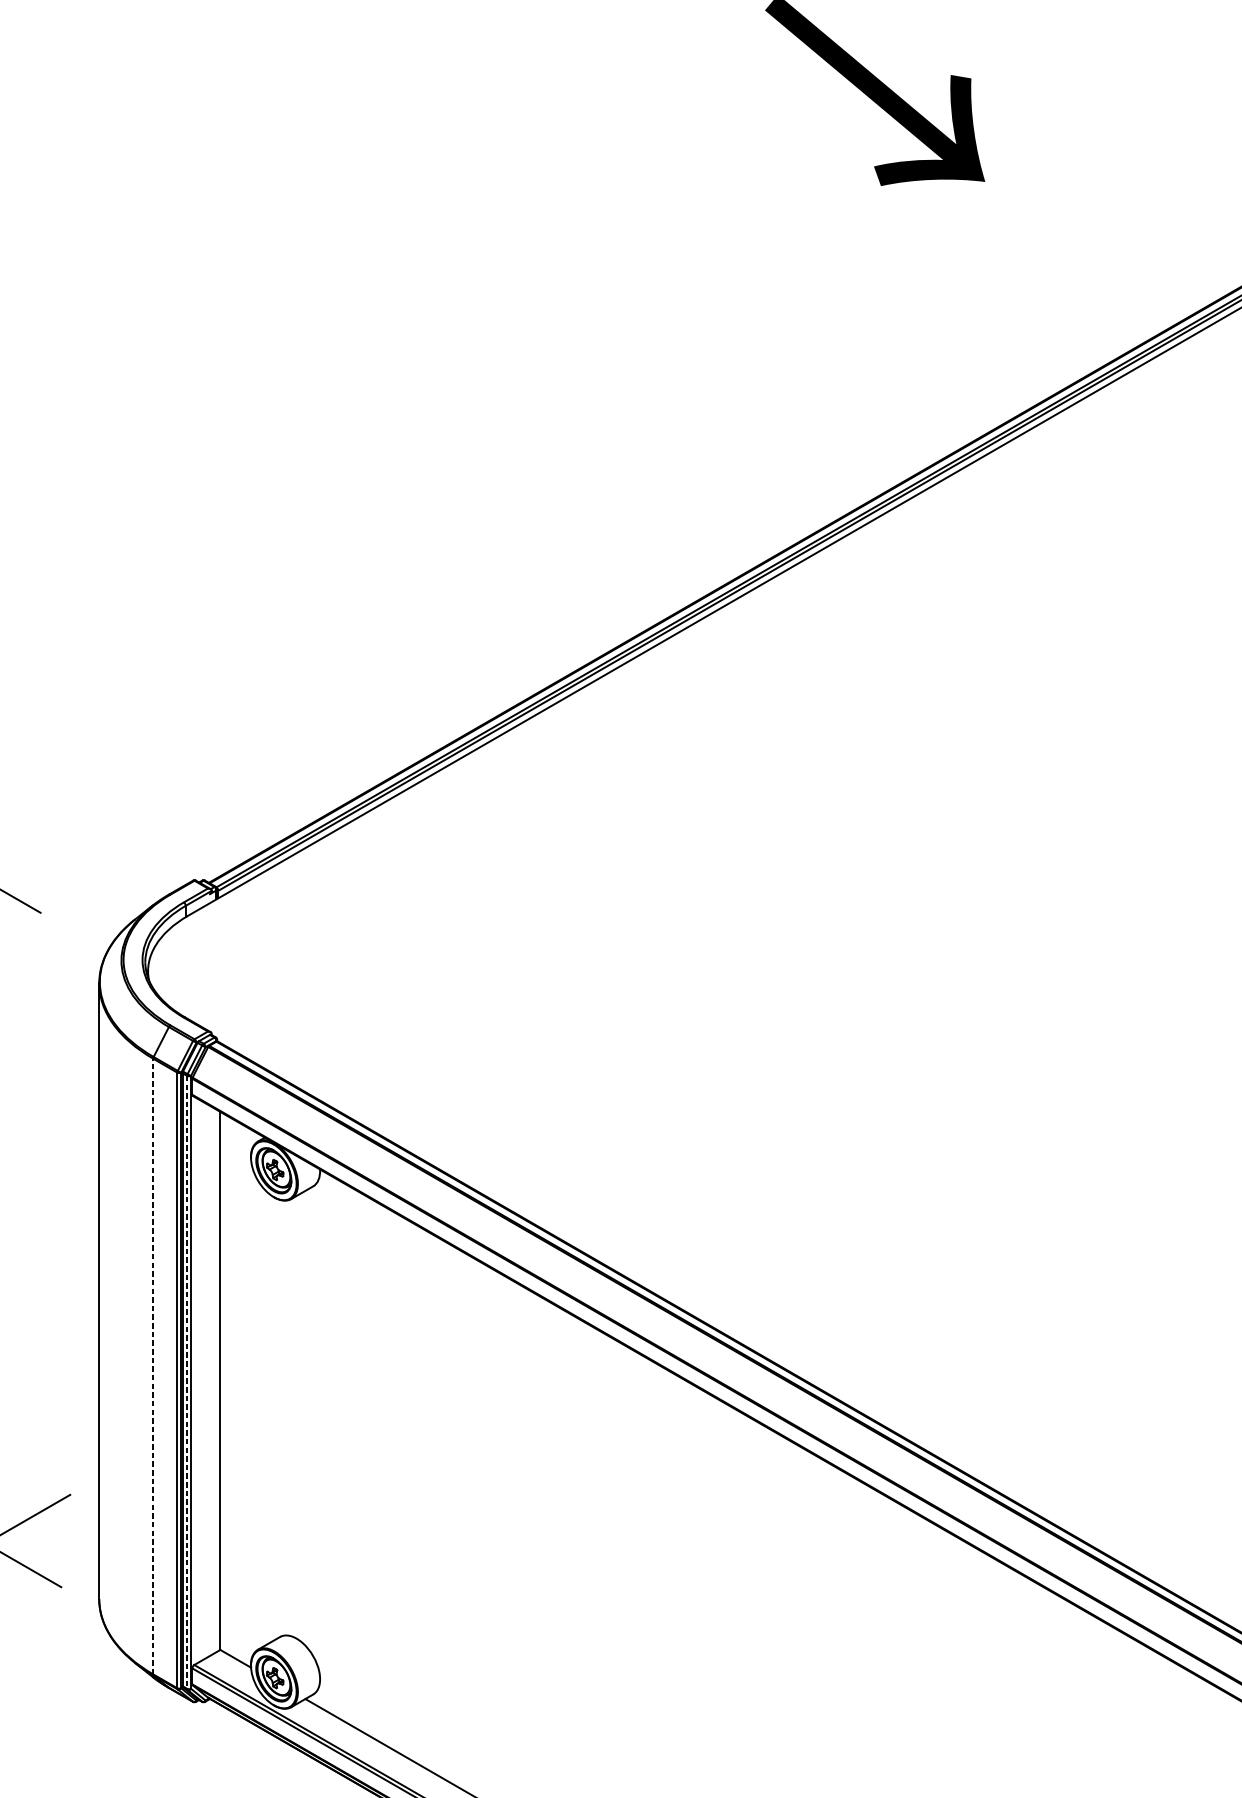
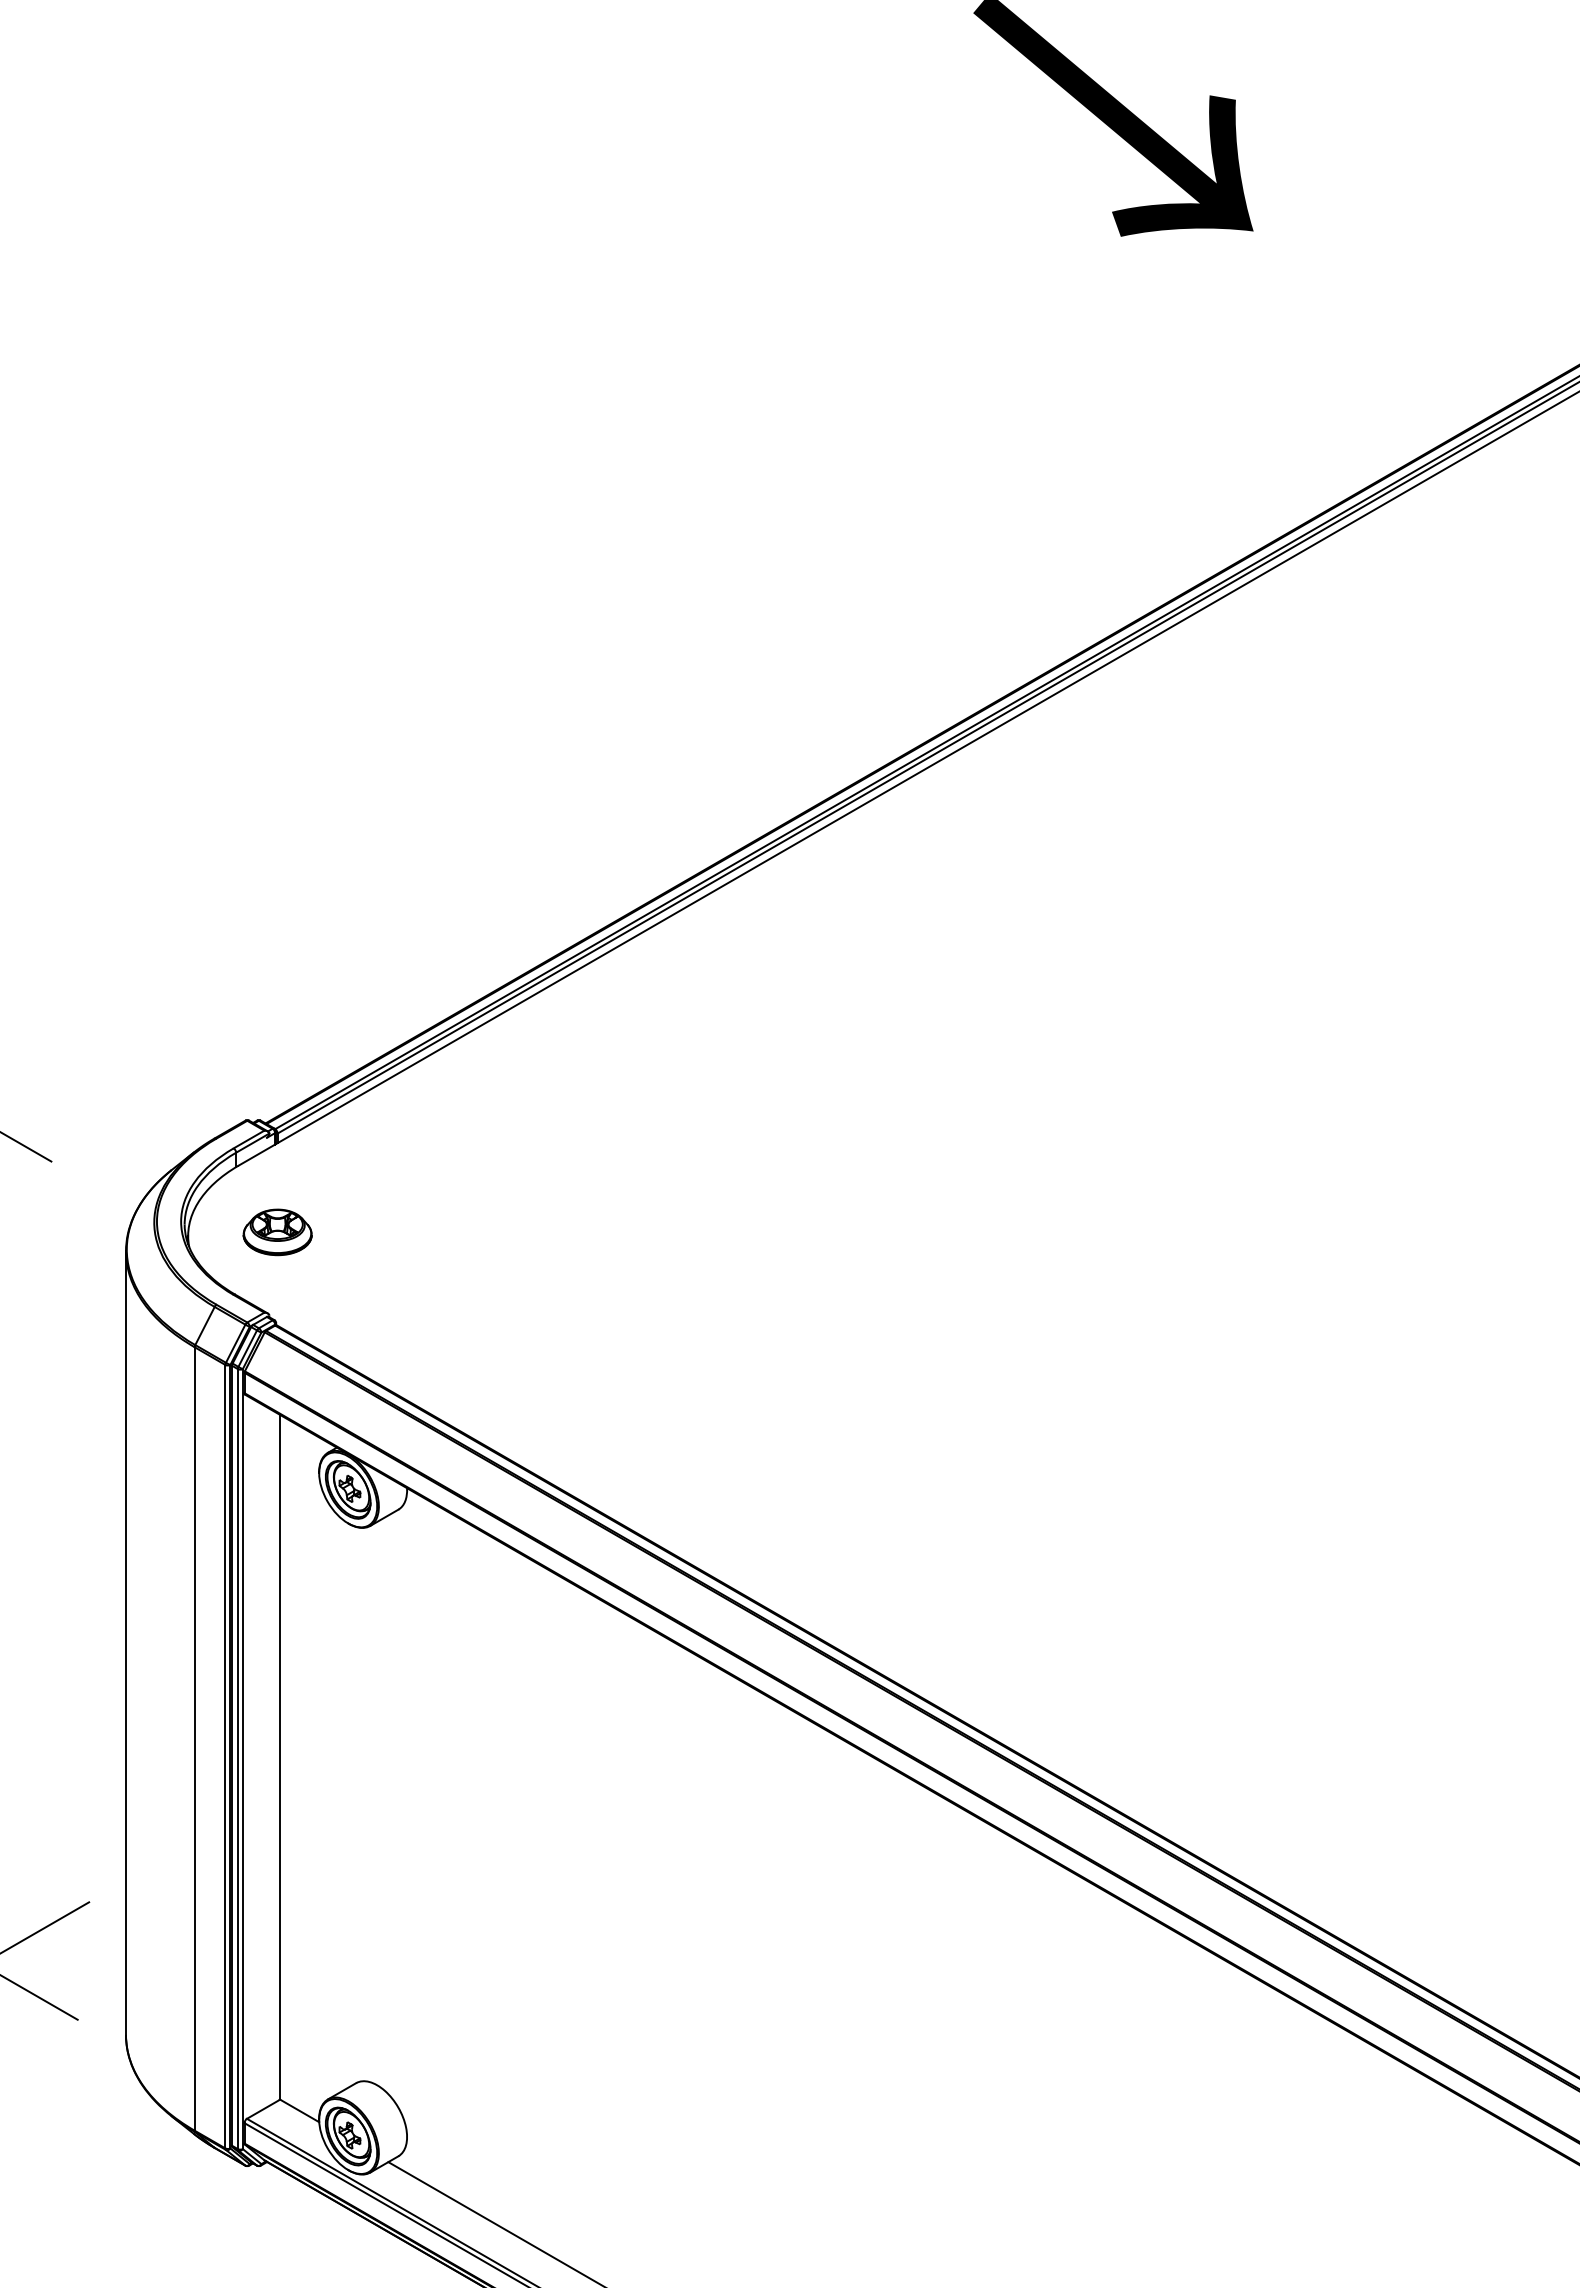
part: (218, 968) -> (277, 1232), added
line: (153, 1366) -> (194, 1738), dashed -> solid
line: (186, 1382) -> (237, 1759), dashed -> solid

